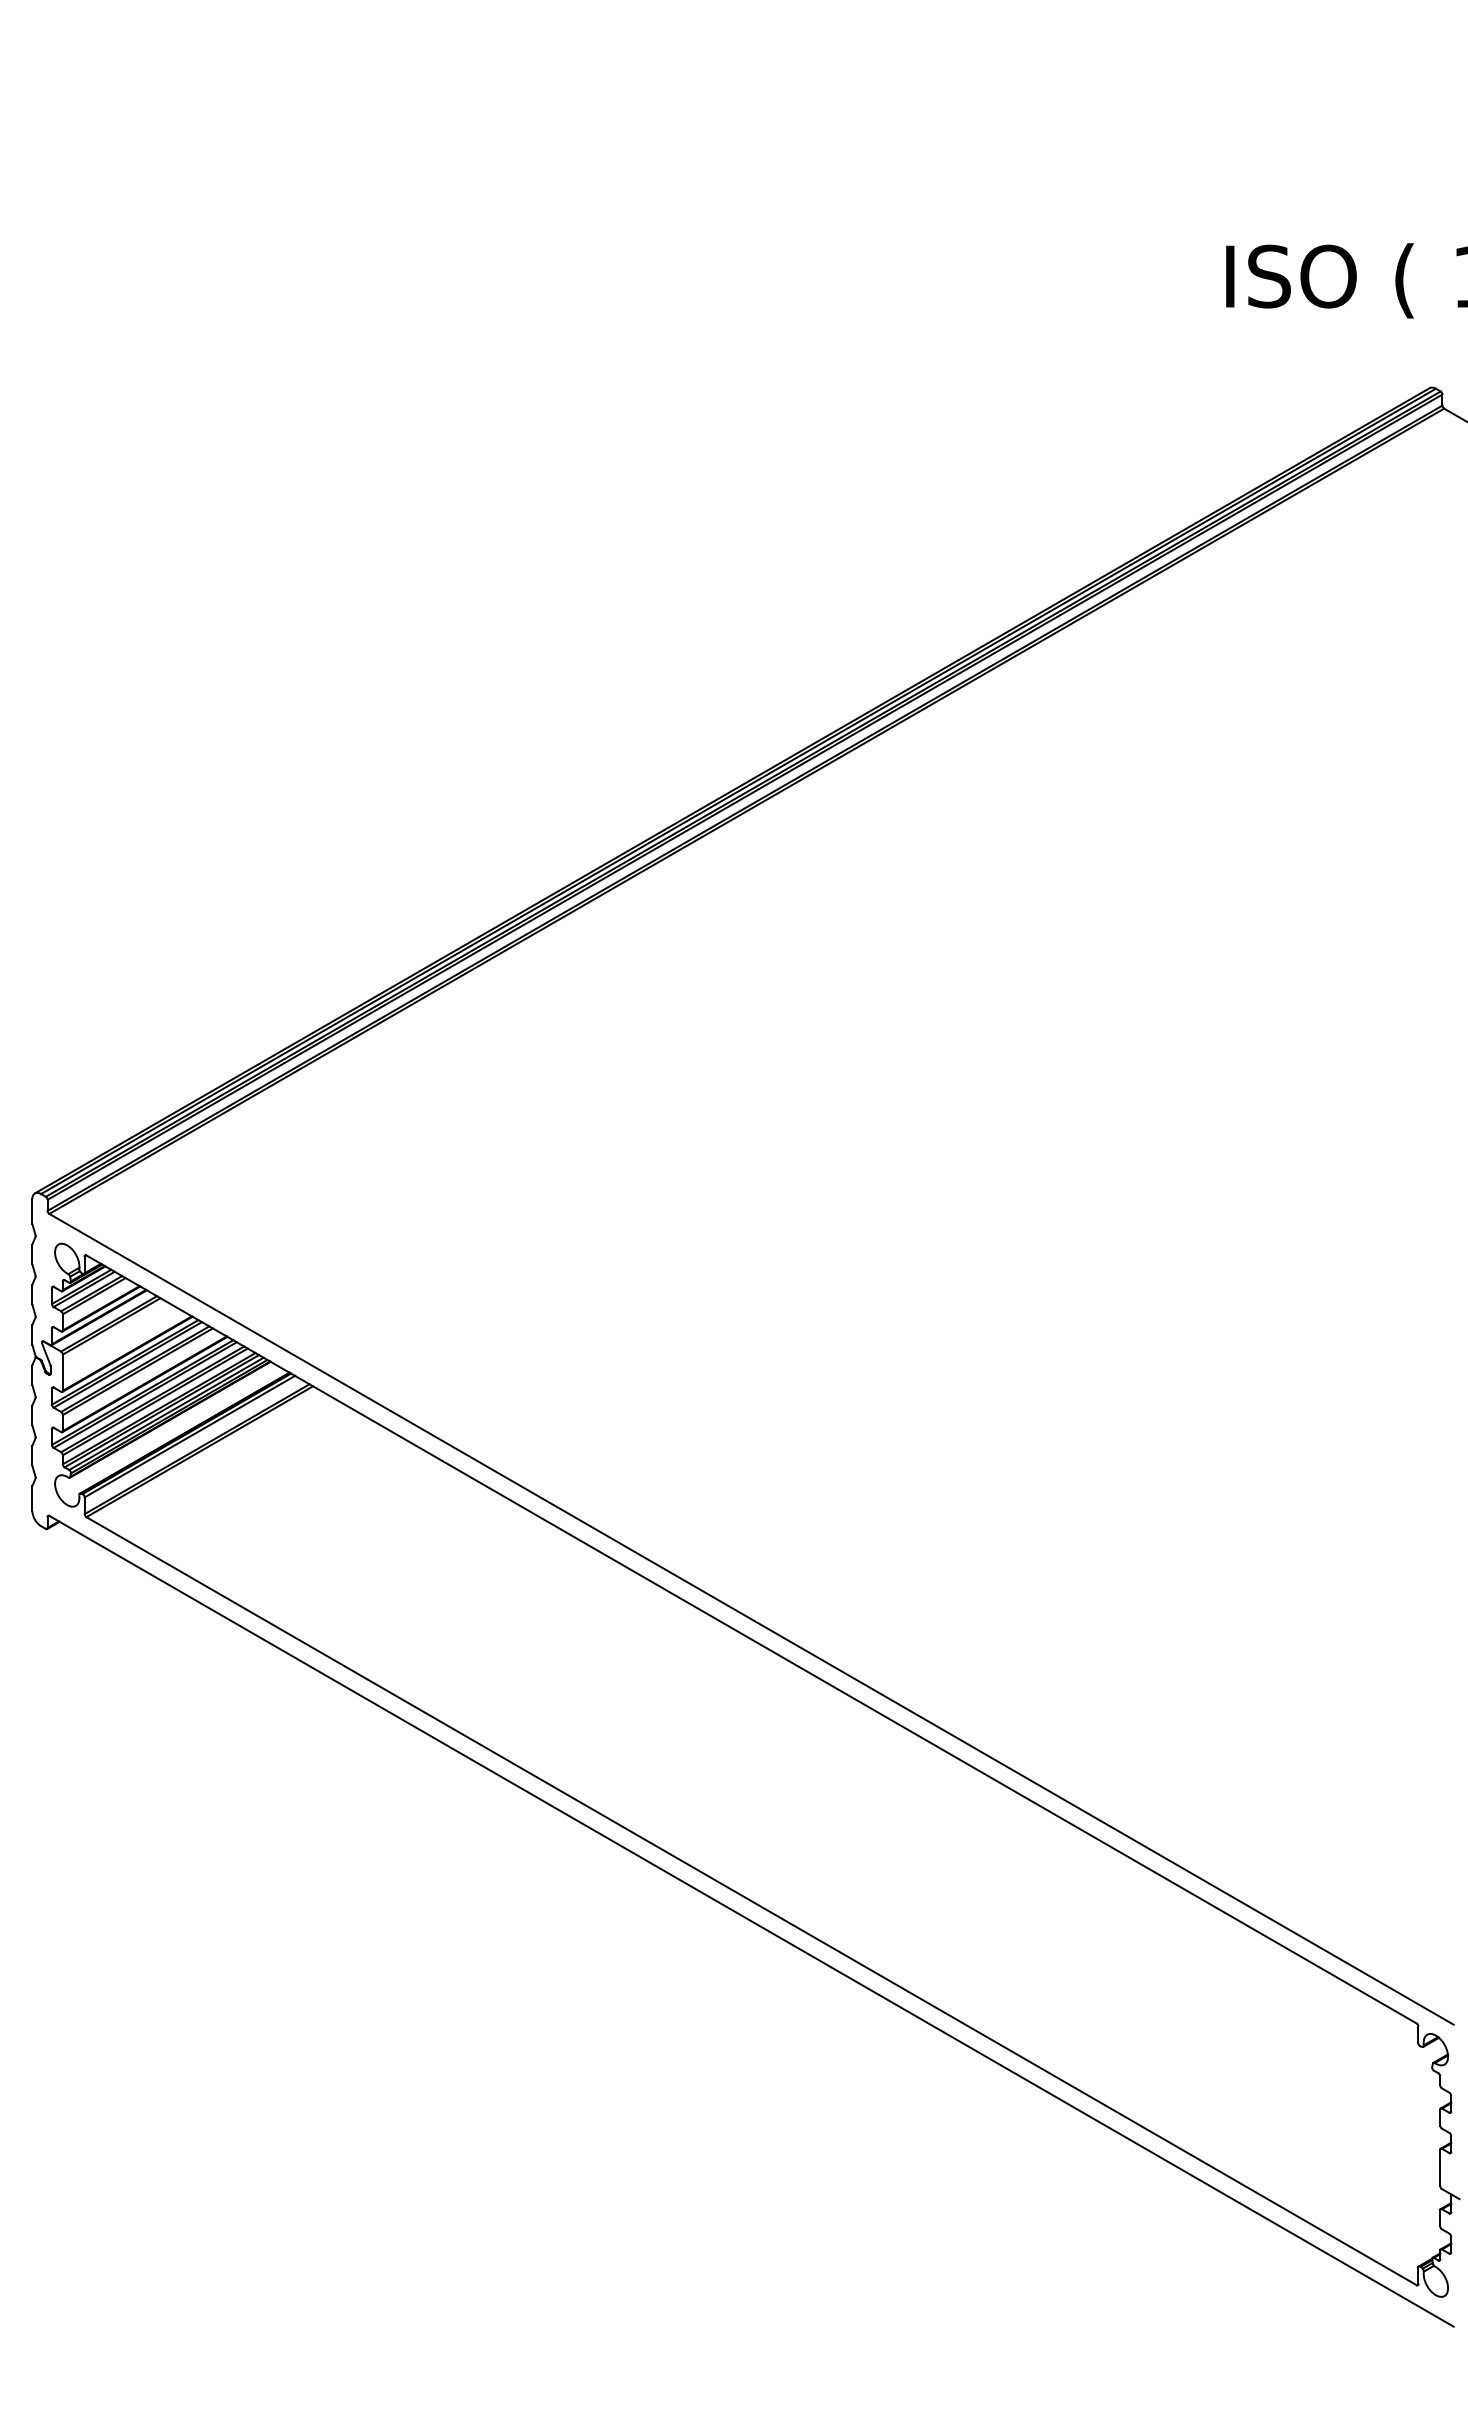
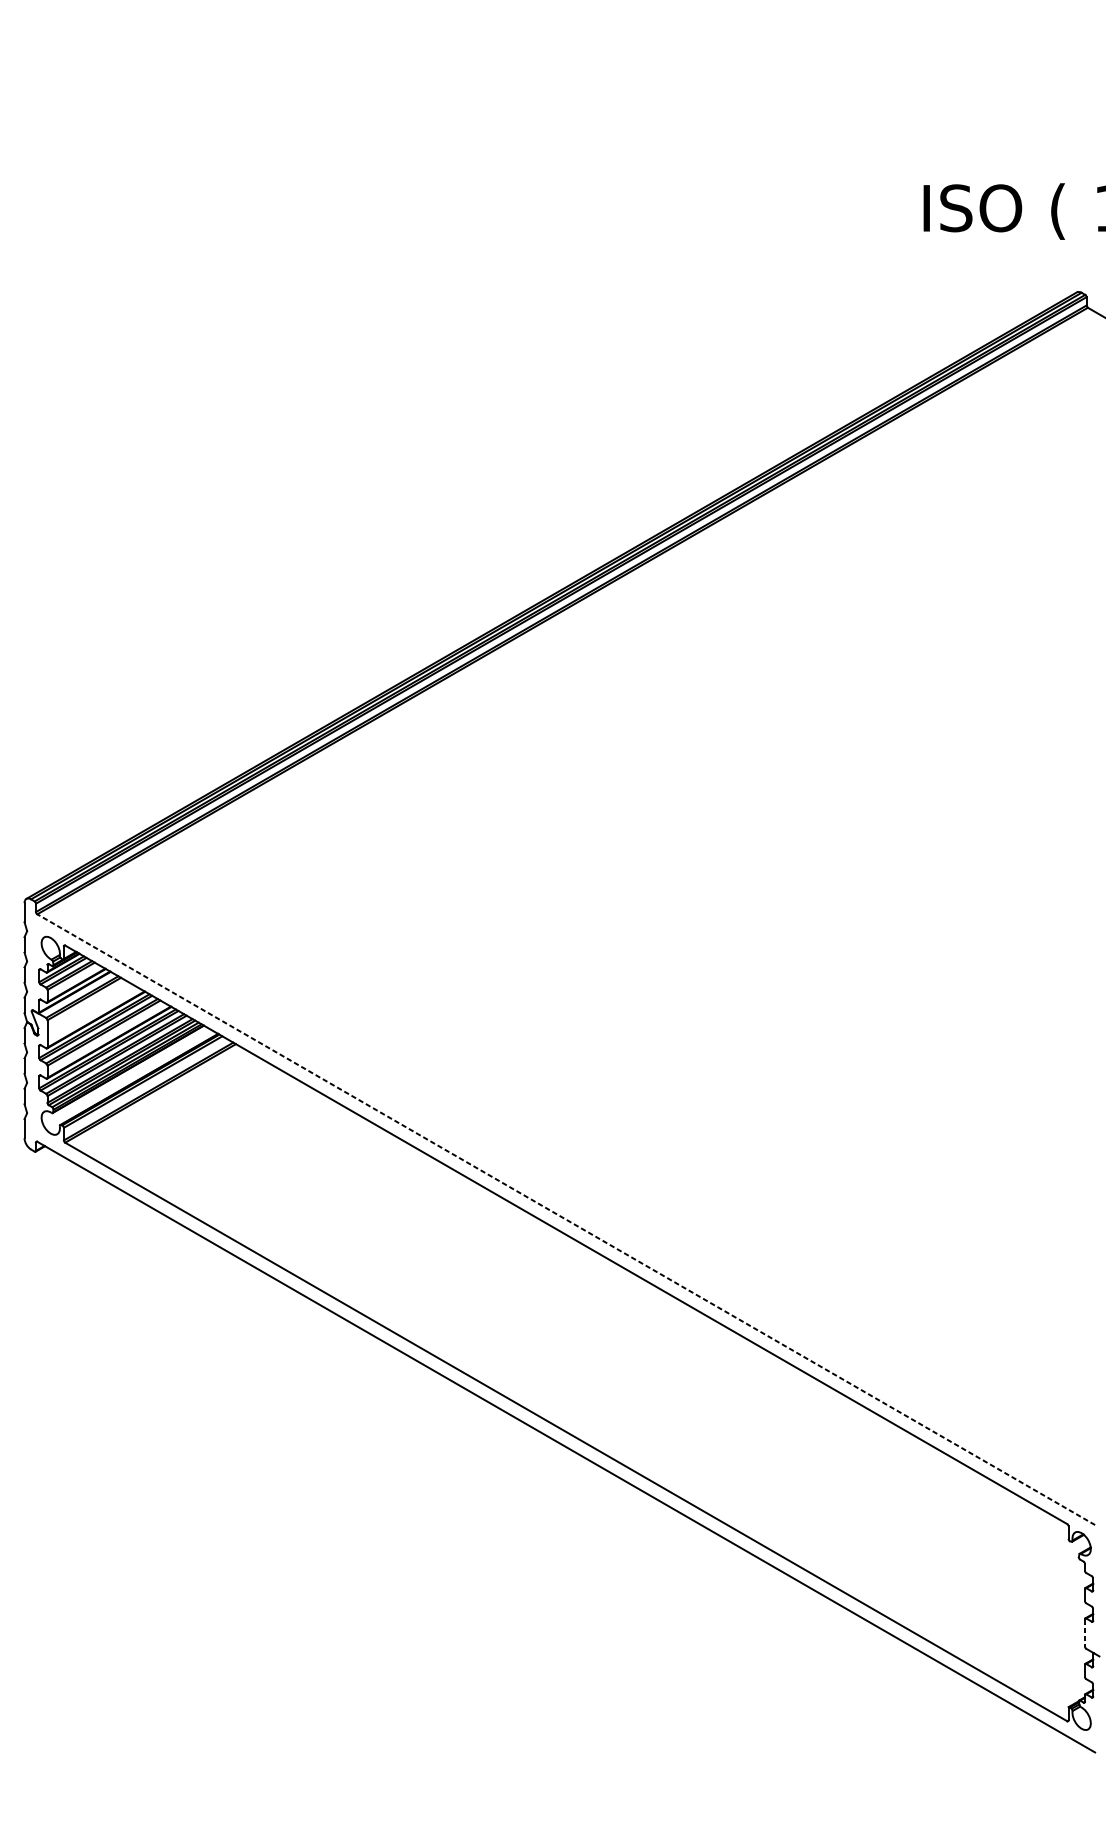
line: (751, 1619) -> (566, 1219), solid -> dashed
line: (1440, 2168) -> (1085, 1633), solid -> dashed

